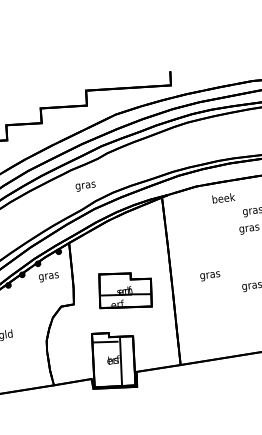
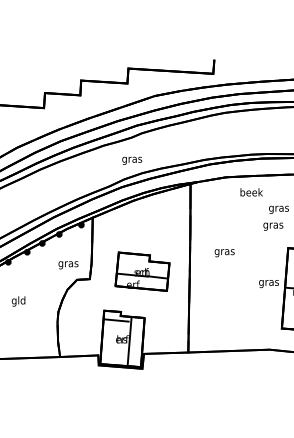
text: (86, 186) -> (132, 160), moved
text: (210, 276) -> (224, 253), moved
text: (48, 277) -> (68, 265), moved

